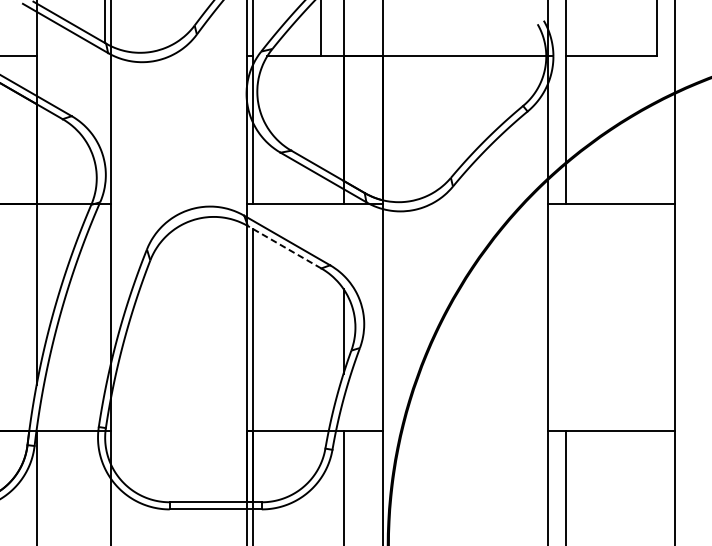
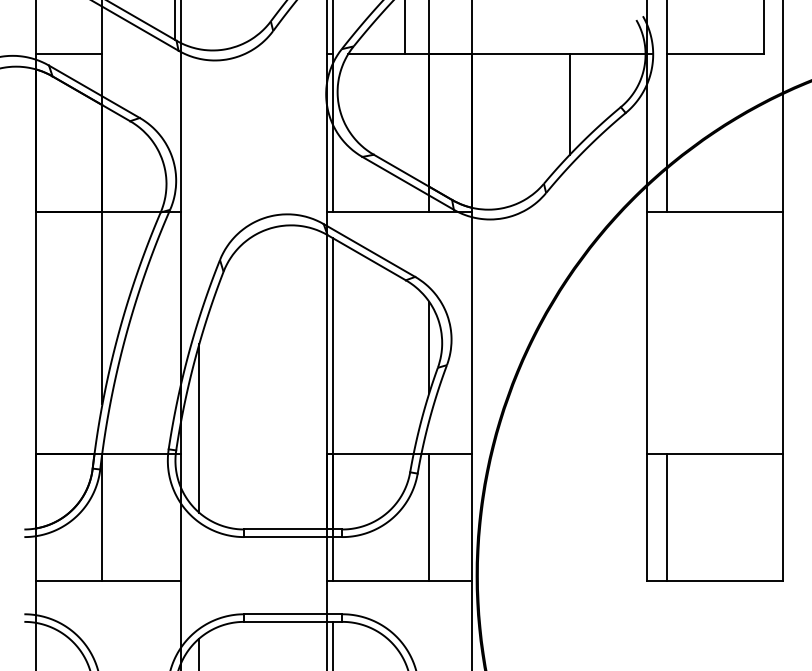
line: (474, 103) -> (569, 104), added
line: (284, 247) -> (366, 257), dashed -> solid
line: (127, 407) -> (199, 428), added

